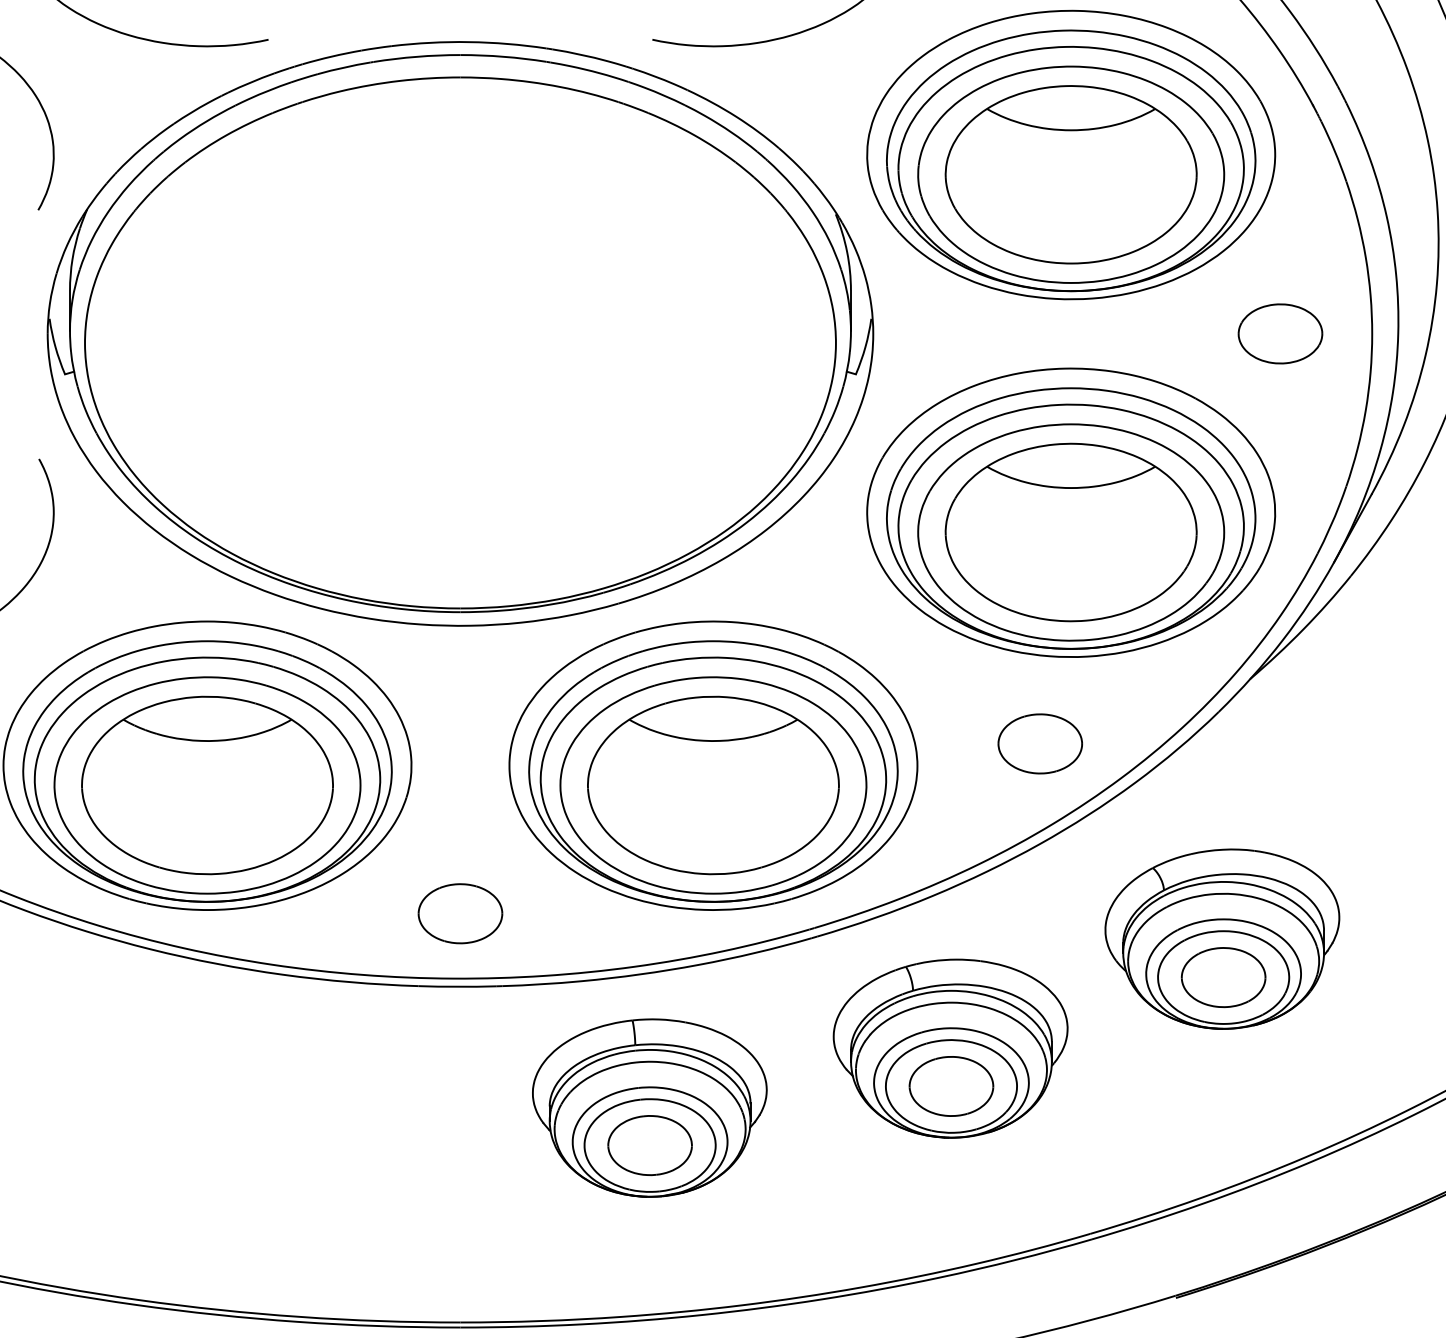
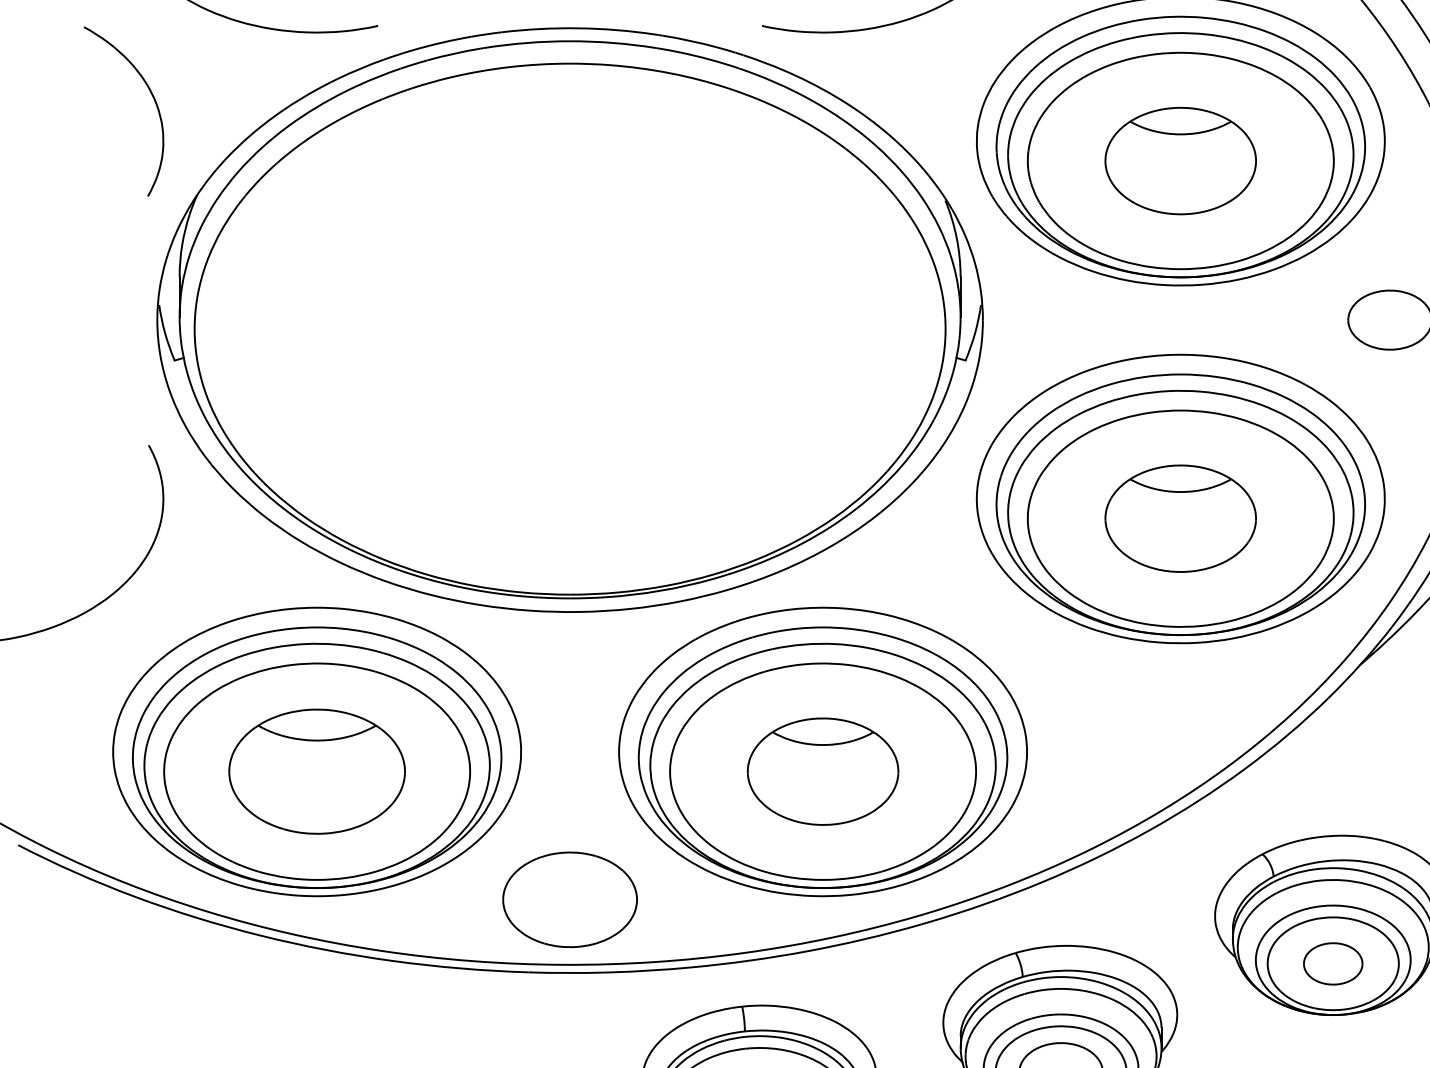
part: (1070, 174) -> (1180, 160), size x0.6
part: (1070, 532) -> (1180, 518), size x0.6
part: (1039, 743) -> (1149, 729), removed
part: (207, 785) -> (317, 771), size x0.7
part: (713, 785) -> (823, 771), size x0.6
part: (460, 913) -> (570, 899), size x1.6
part: (1223, 977) -> (1333, 963), size x0.7

